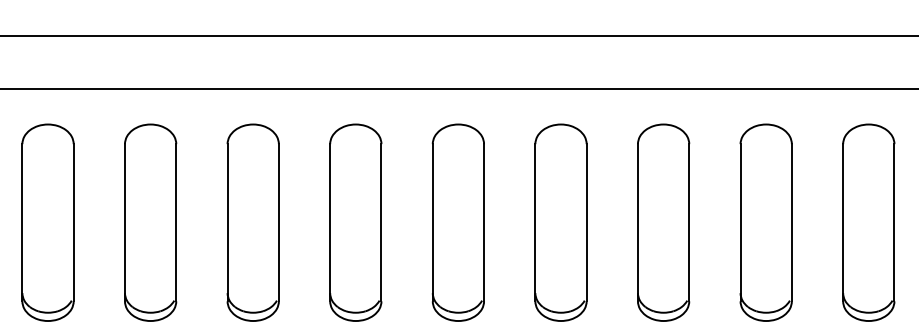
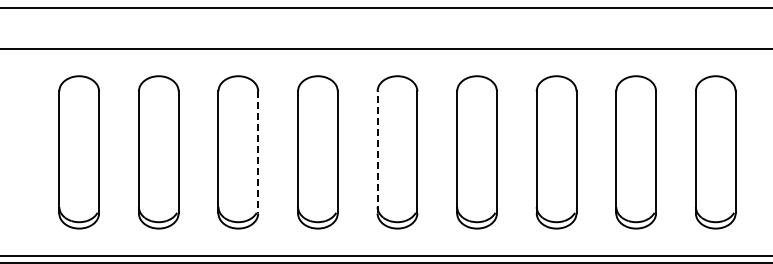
line: (279, 222) -> (258, 152), solid -> dashed
line: (432, 222) -> (377, 152), solid -> dashed

